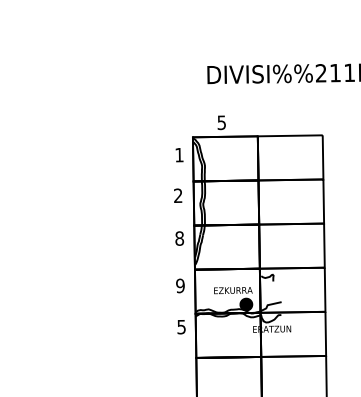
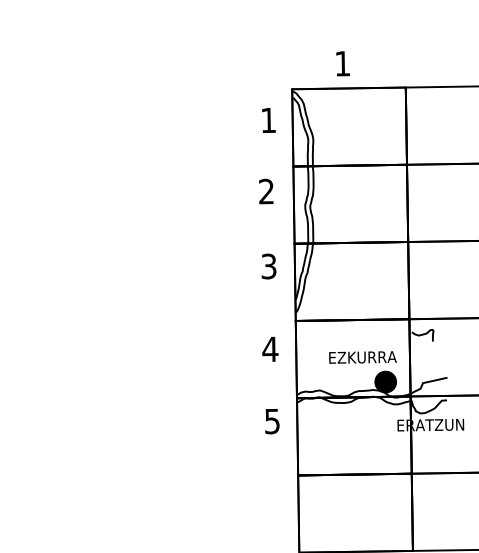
text: (221, 122) -> (342, 63), 5 -> 1
text: (179, 238) -> (268, 266), 8 -> 3
text: (180, 285) -> (270, 348), 9 -> 4

